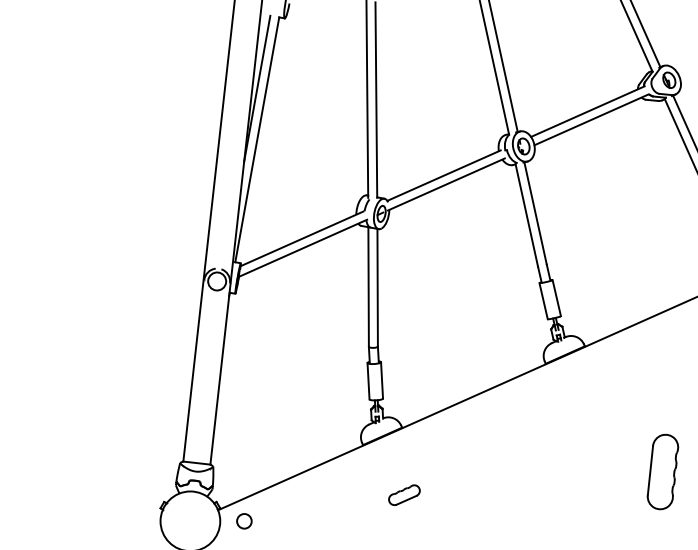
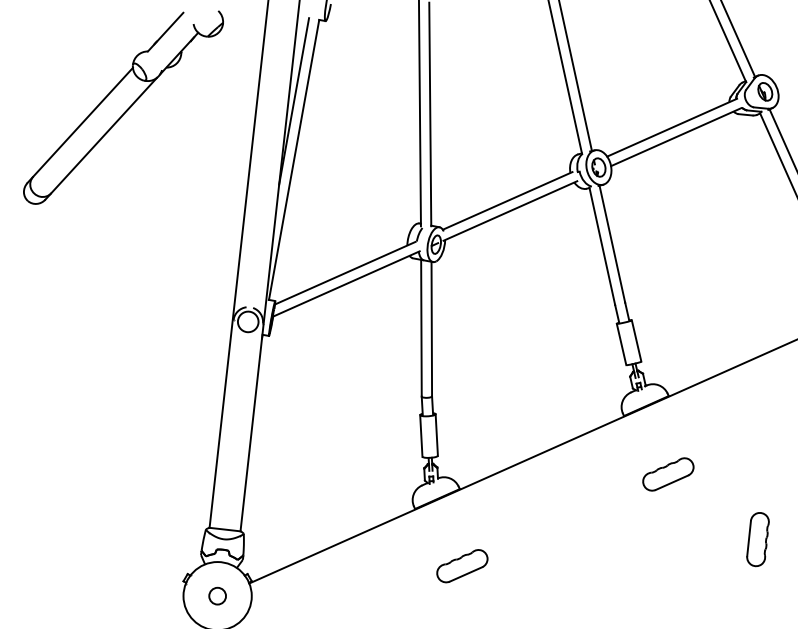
part: (108, 94) -> (123, 108), added
part: (584, 414) -> (668, 474), added
part: (662, 471) -> (757, 539), size x0.62
part: (404, 495) -> (462, 566), size x1.43
circle: (244, 521) -> (217, 596), moved

